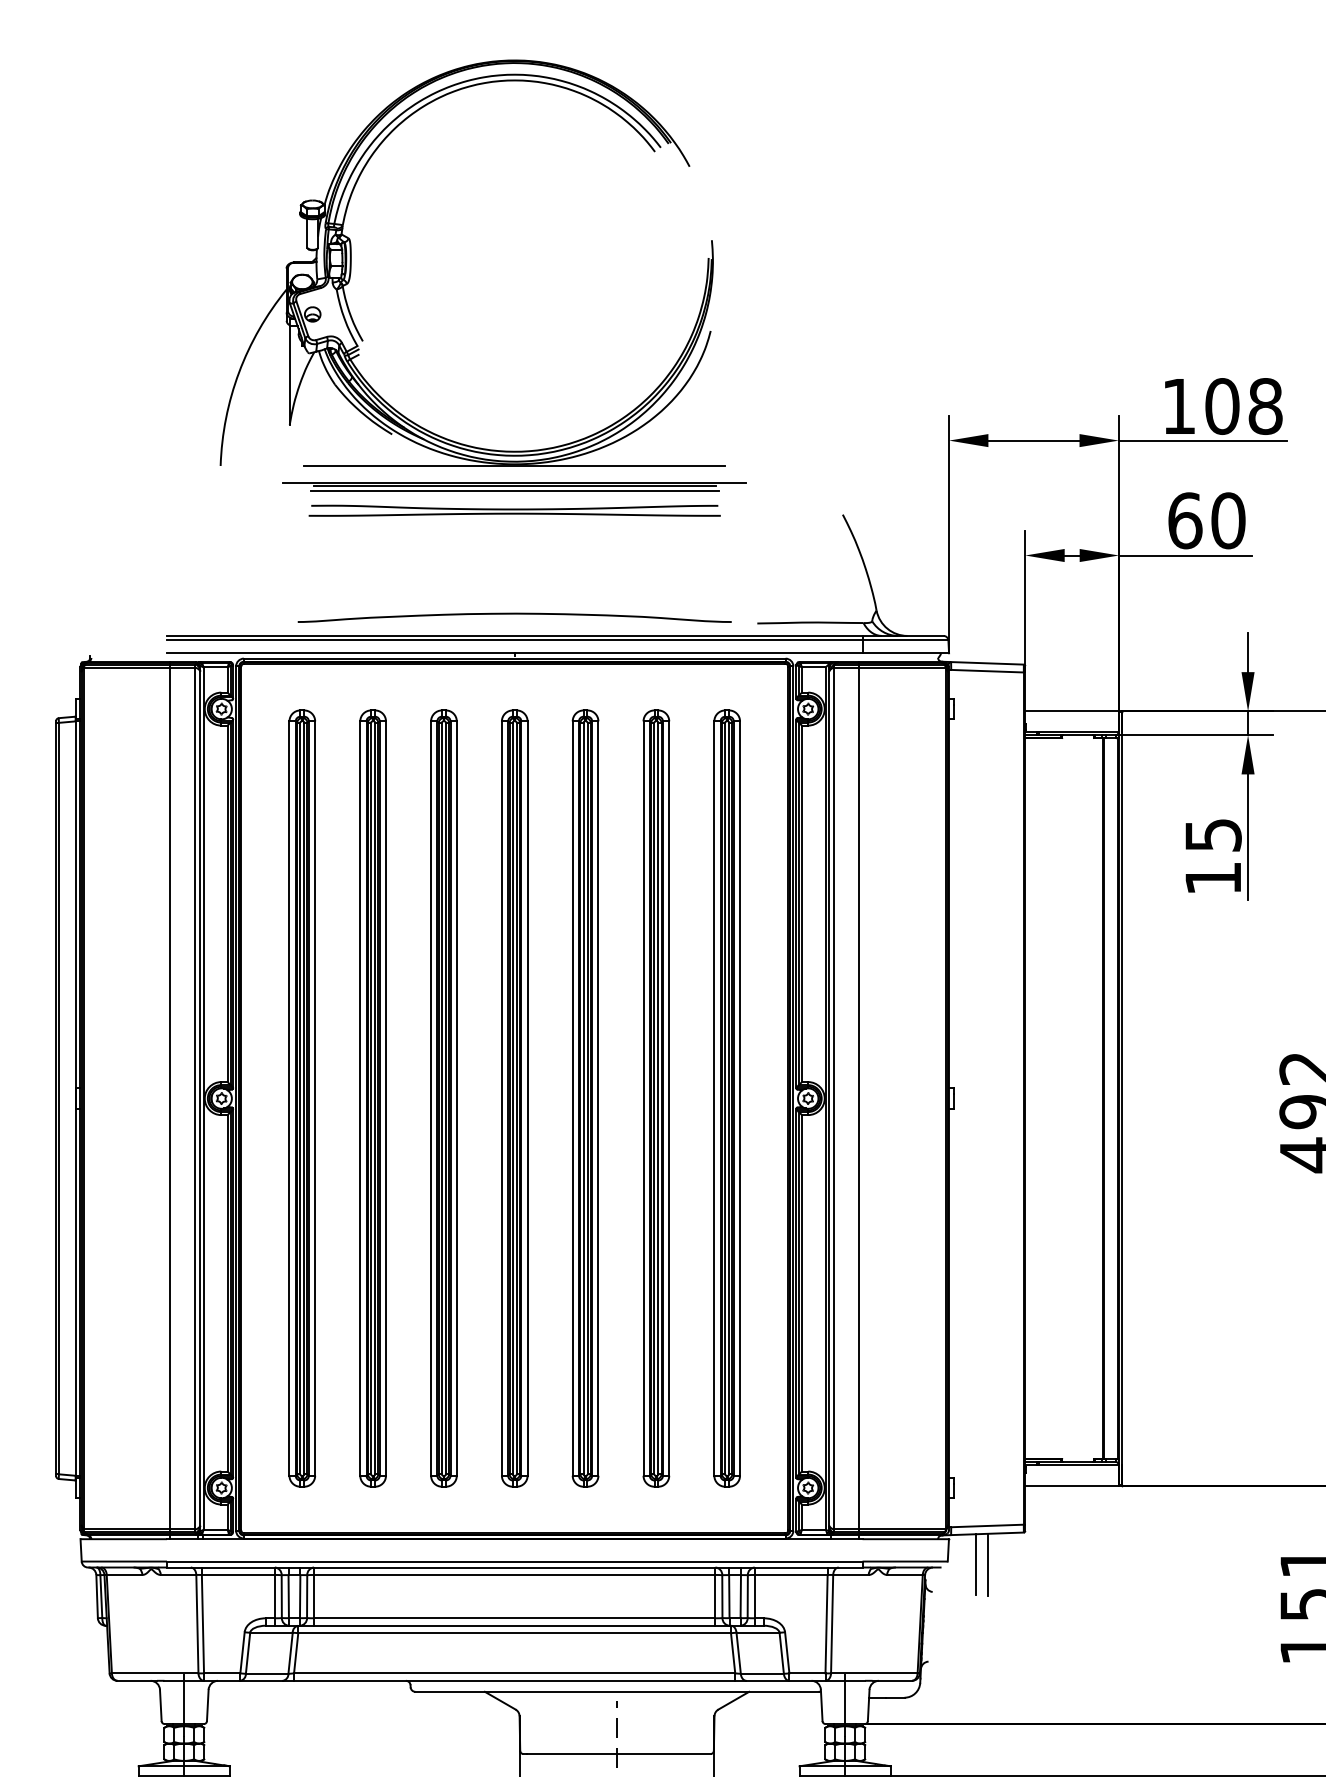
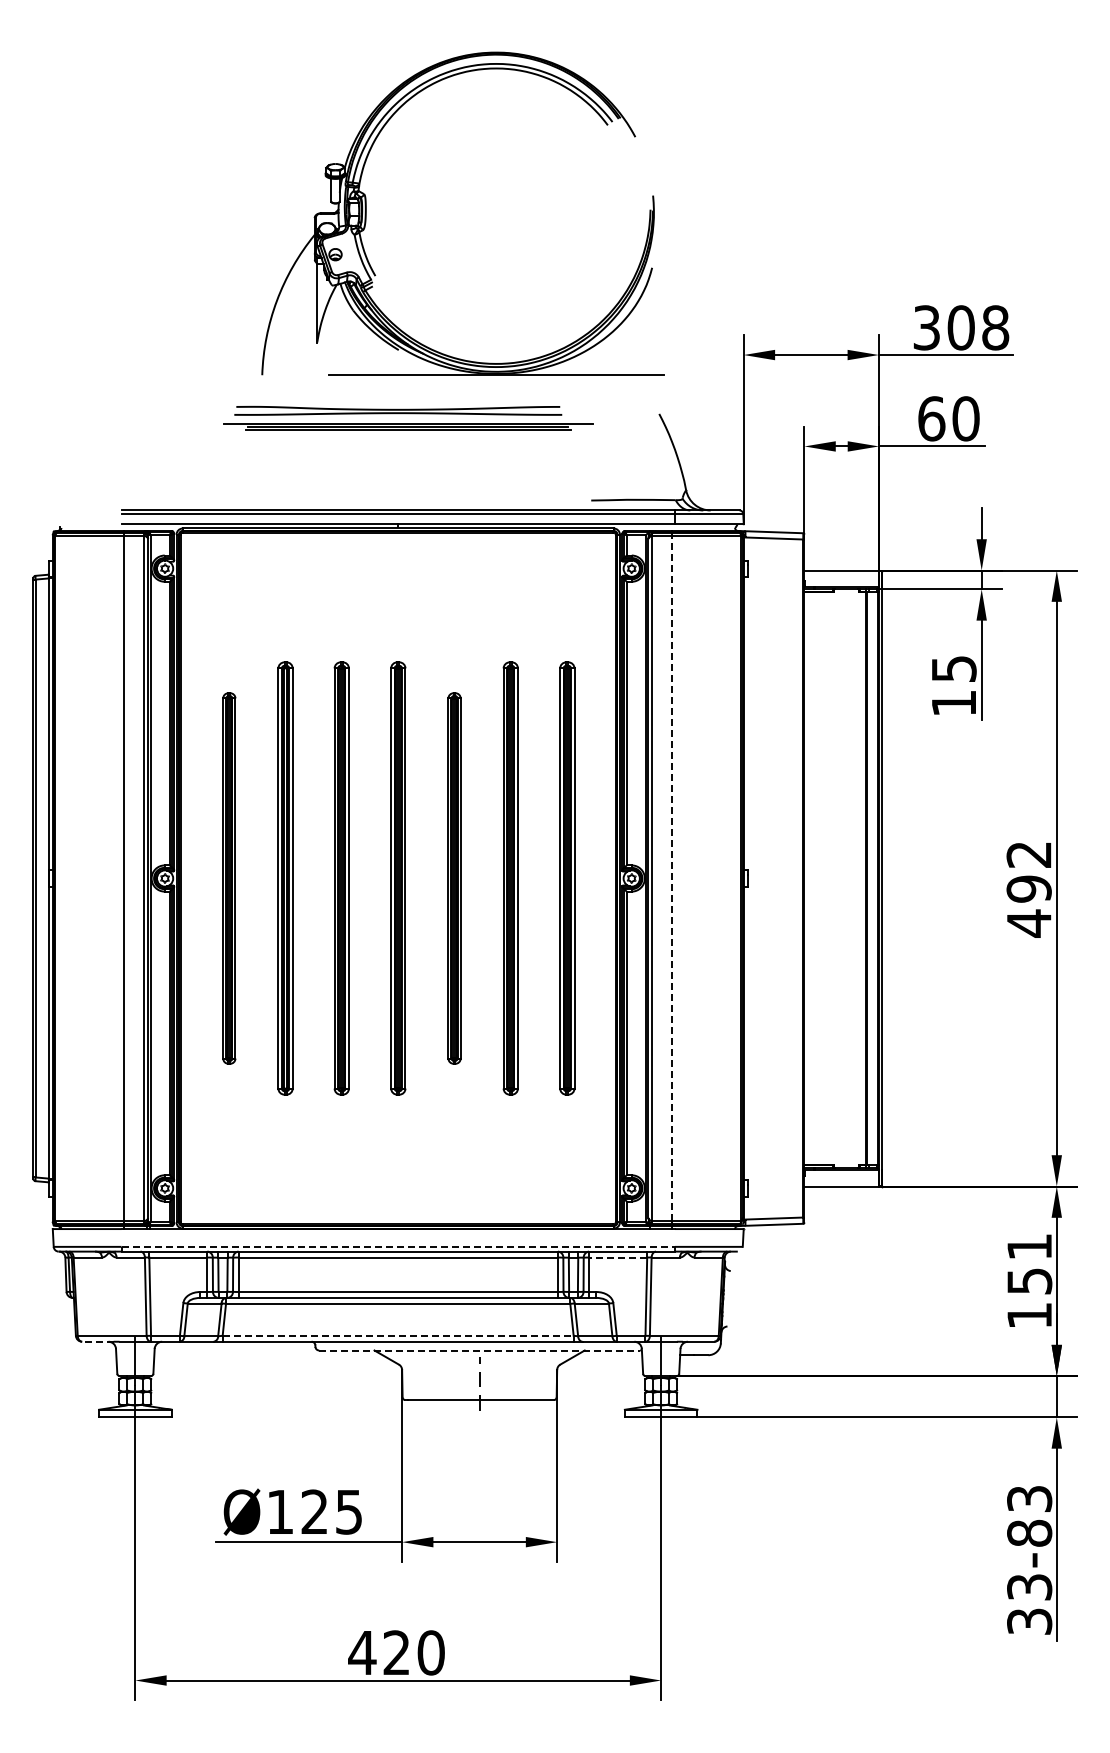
part: (351, 262) -> (366, 213), moved
text: (1178, 406) -> (926, 327), 108 -> 308
part: (515, 486) -> (408, 426), moved
curve: (513, 614) -> (397, 493), removed
part: (302, 1098) -> (229, 878), size x0.6
part: (373, 1098) -> (285, 878), size x0.7
part: (443, 1098) -> (341, 878), size x0.7
part: (515, 1098) -> (398, 878), size x0.7
part: (585, 1098) -> (454, 878), size x0.6
part: (655, 1098) -> (510, 878), size x0.7
part: (727, 1098) -> (567, 878), size x0.7
line: (859, 1098) -> (672, 878), solid -> dashed
line: (515, 1561) -> (398, 1246), solid -> dashed
line: (976, 1564) -> (765, 1249), removed
line: (988, 1564) -> (775, 1249), removed
line: (790, 1574) -> (617, 1257), solid -> dashed
line: (515, 1672) -> (398, 1335), solid -> dashed
line: (136, 1680) -> (97, 1341), solid -> dashed
line: (618, 1691) -> (480, 1350), solid -> dashed

